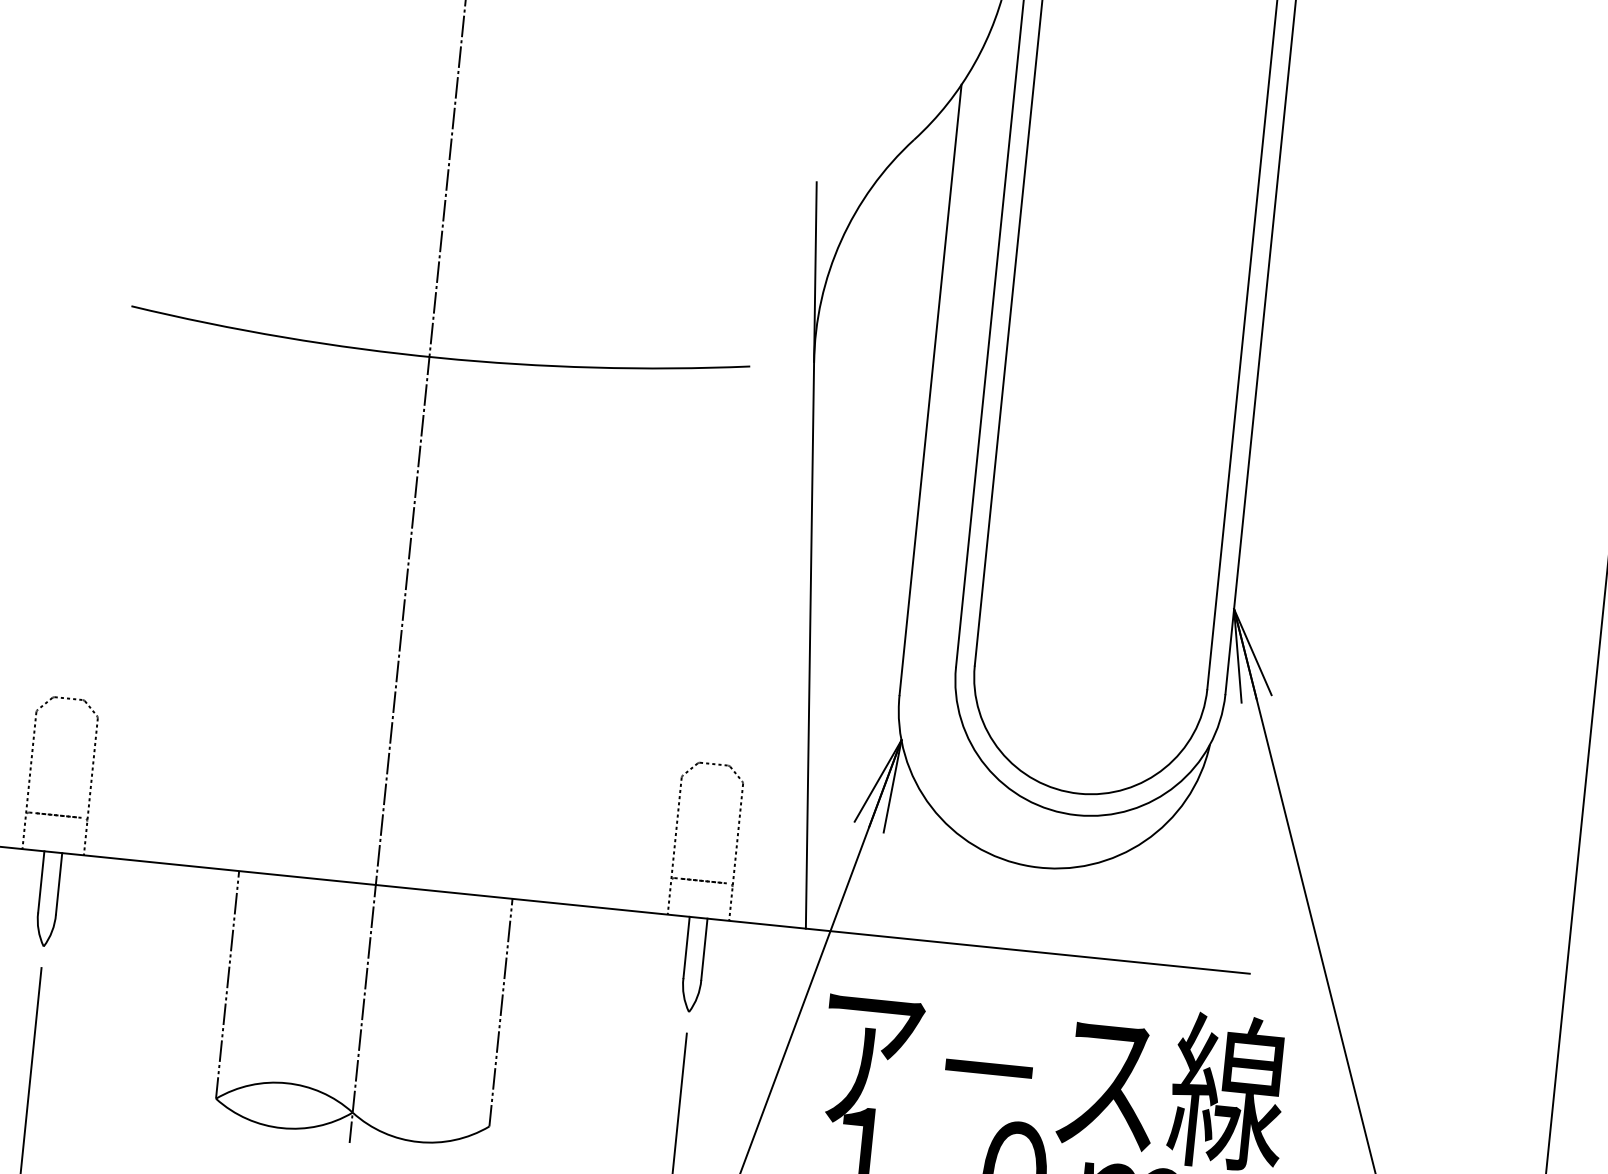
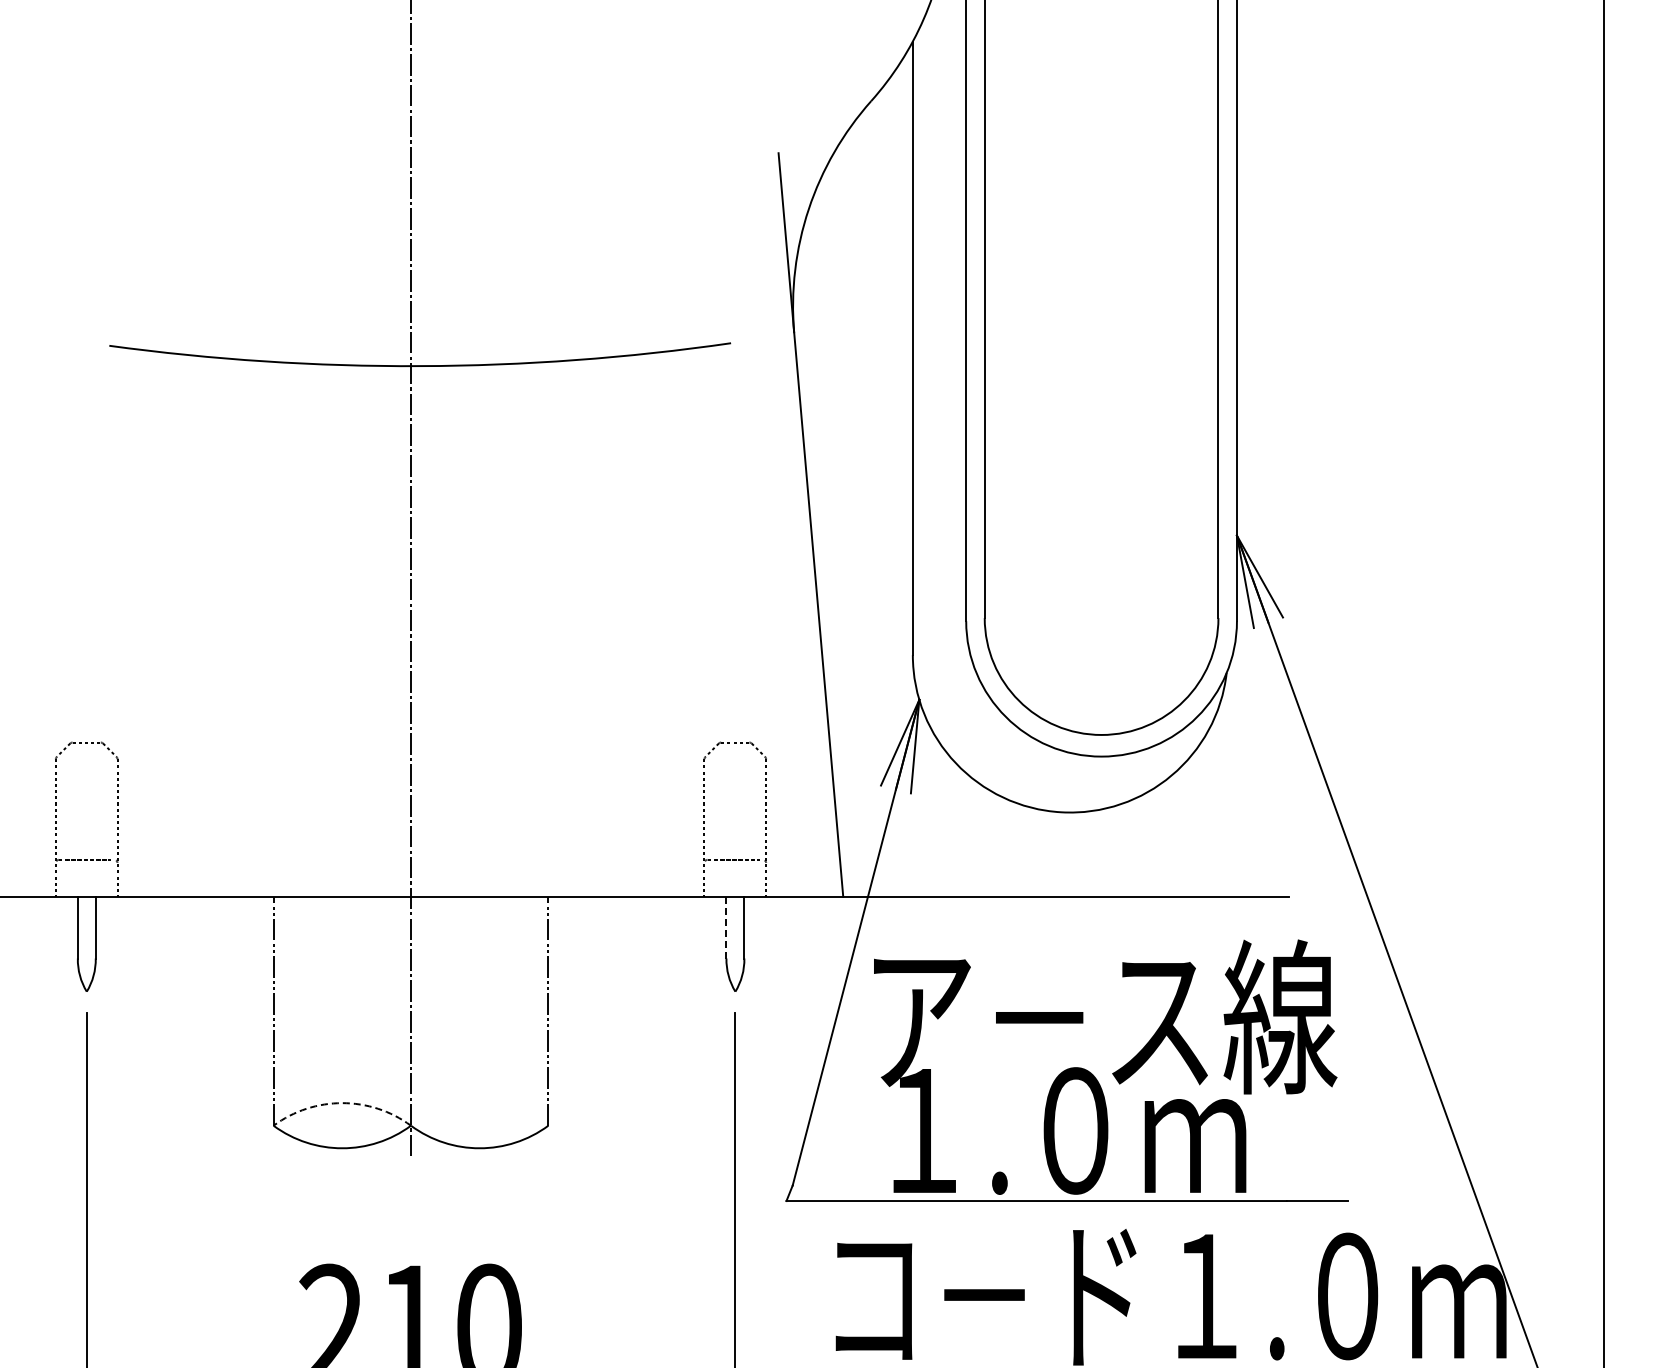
line: (686, 947) -> (726, 927), solid -> dashed
arc: (286, 1083) -> (342, 1103), solid -> dashed

